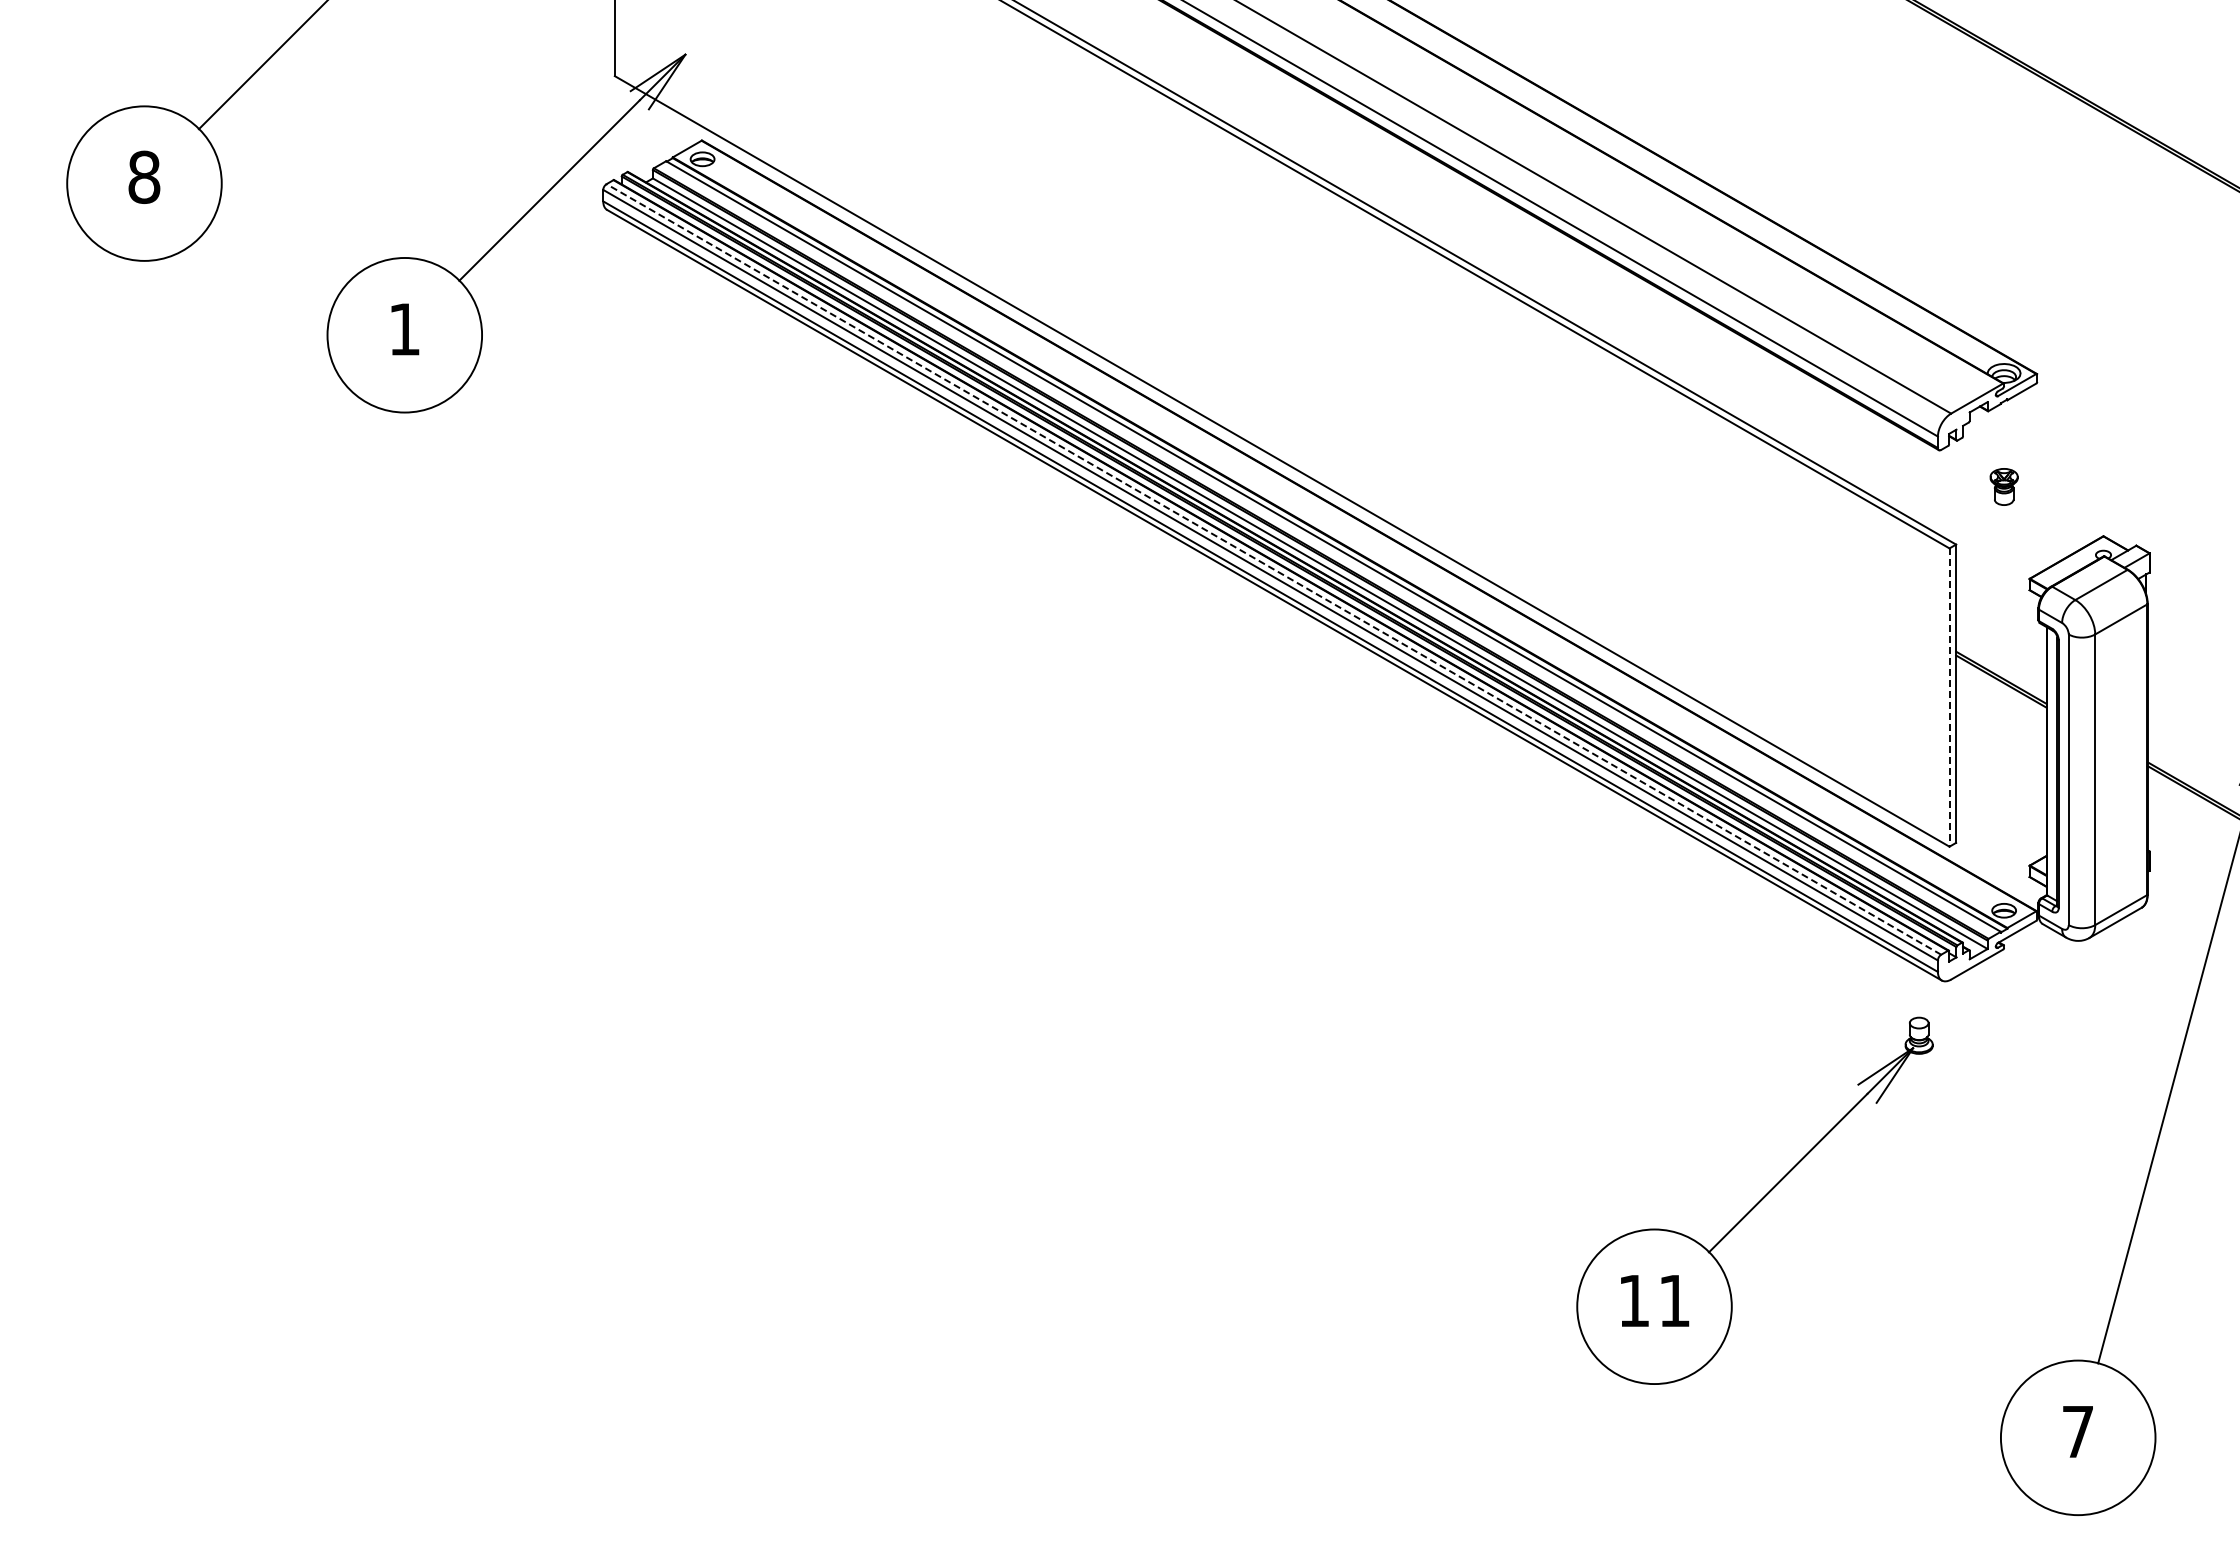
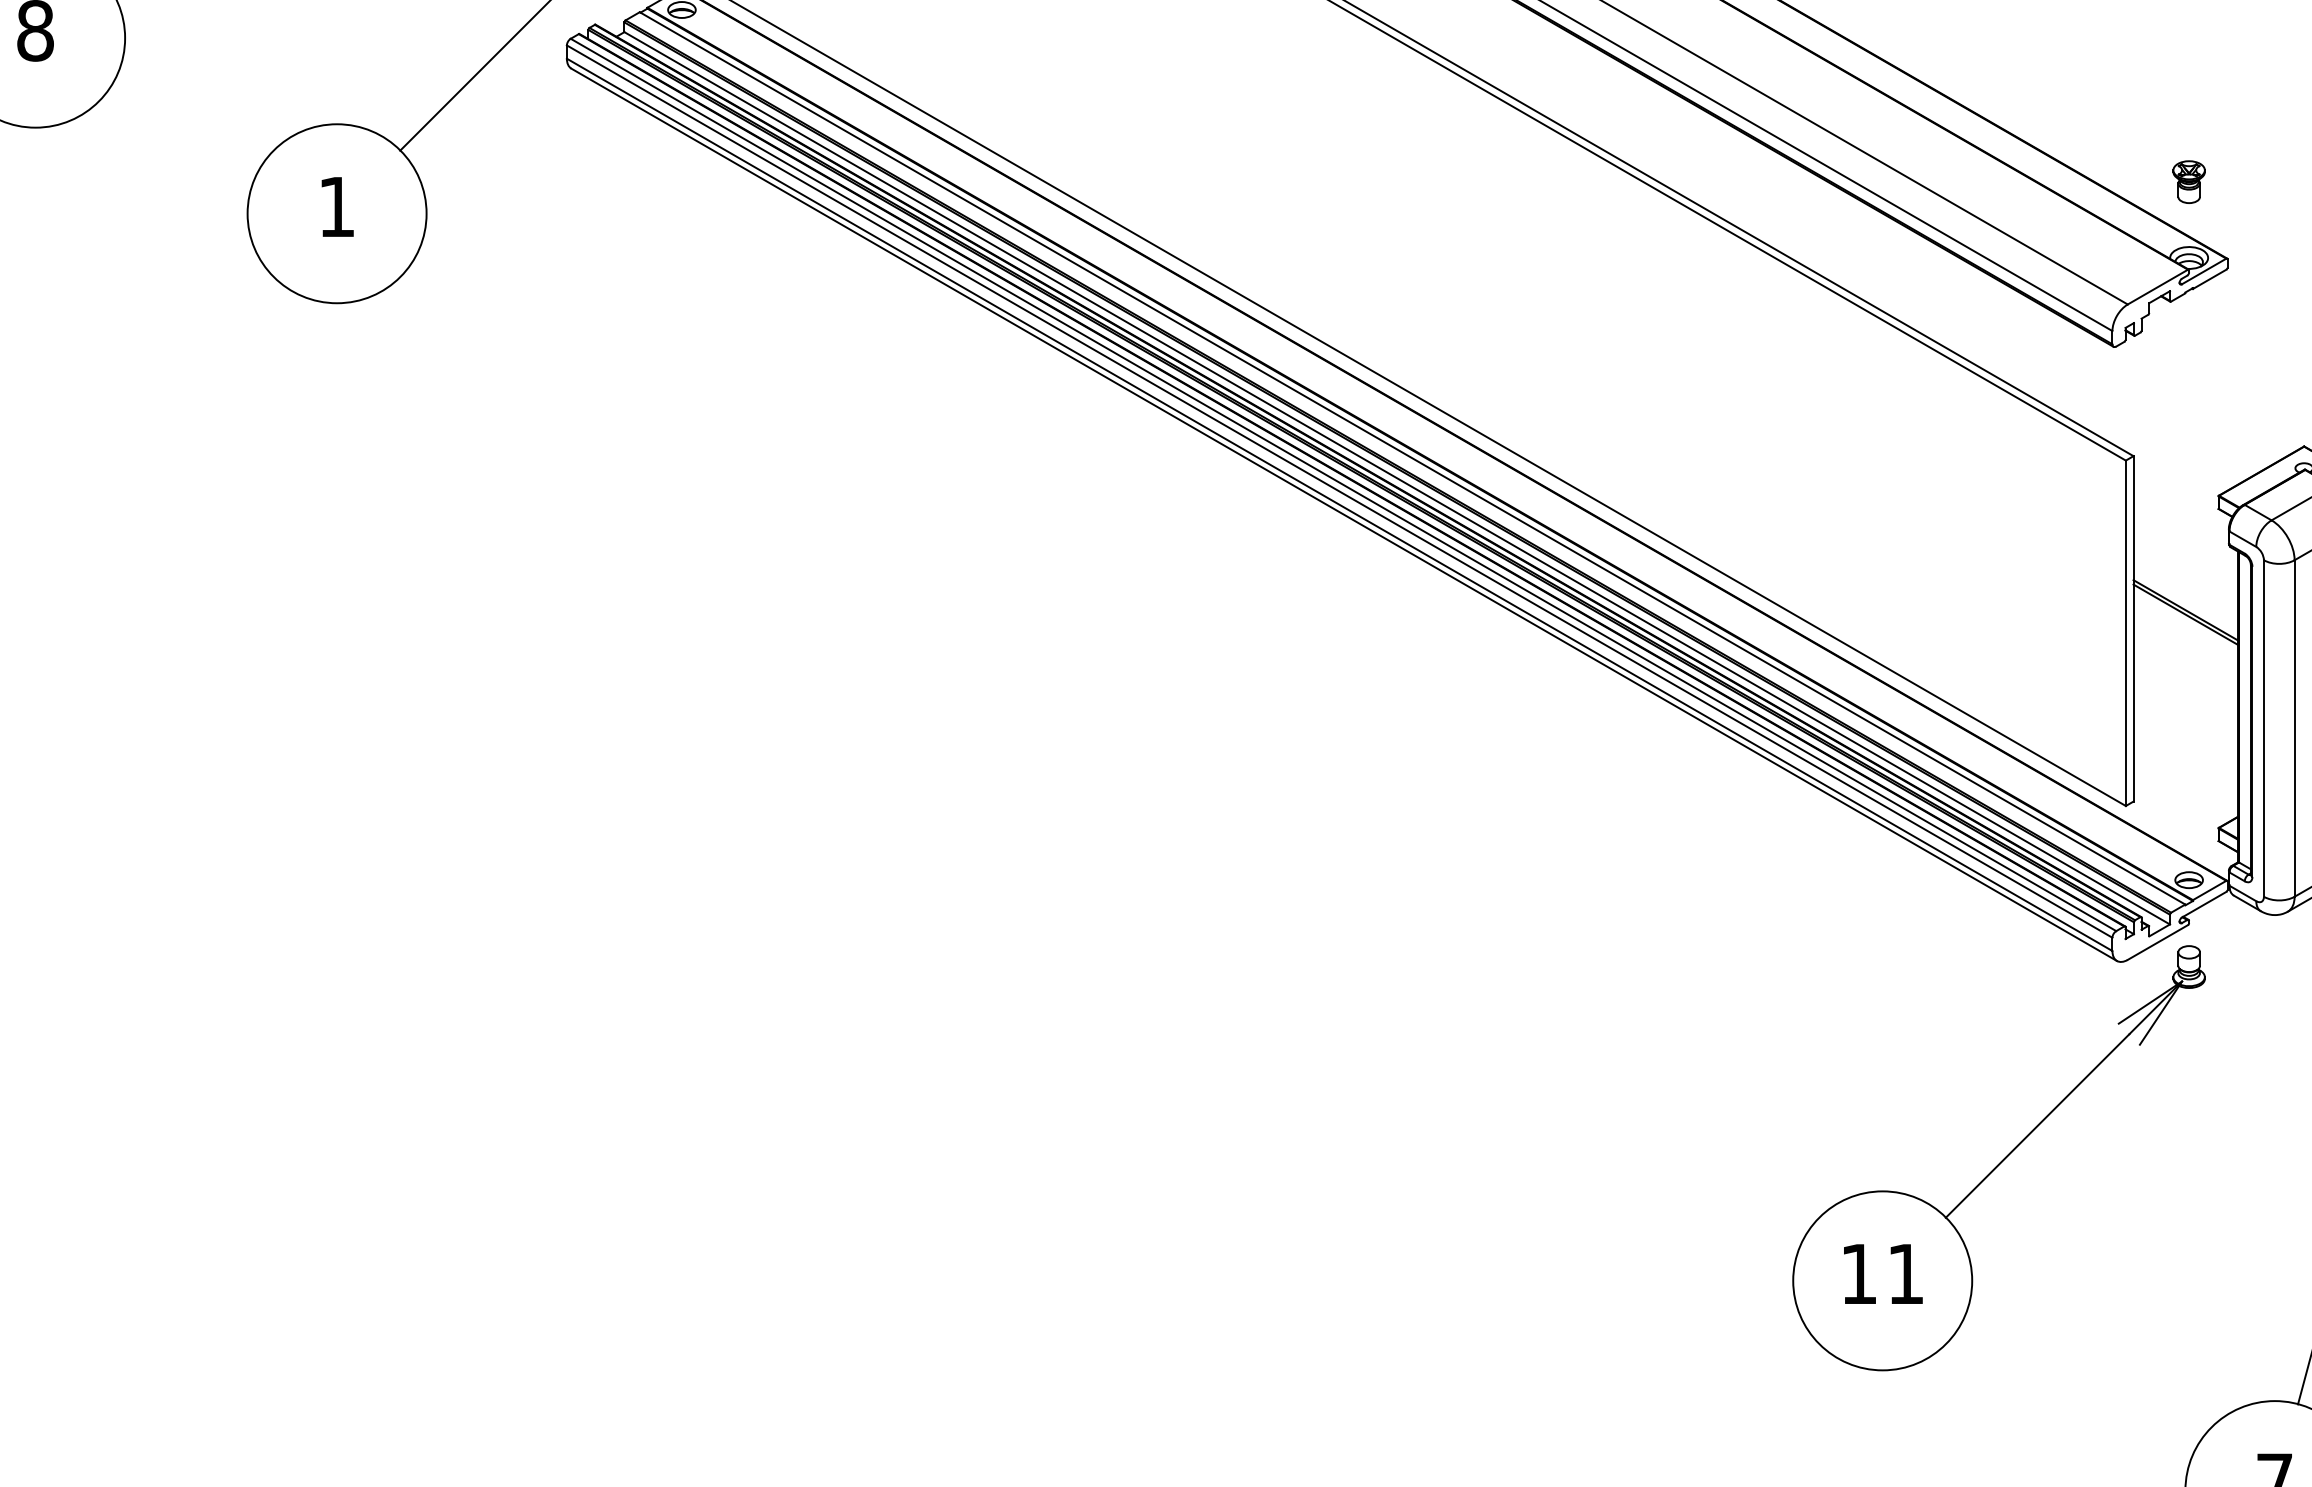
part: (2003, 486) -> (2188, 181), moved
line: (1273, 569) -> (1343, 484), dashed -> solid
line: (1949, 698) -> (2125, 634), dashed -> solid
part: (1754, 1200) -> (1998, 1157), moved

